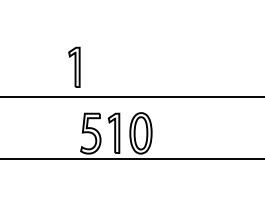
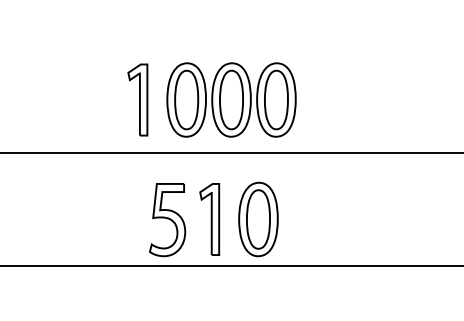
part: (125, 67) -> (230, 100), added

